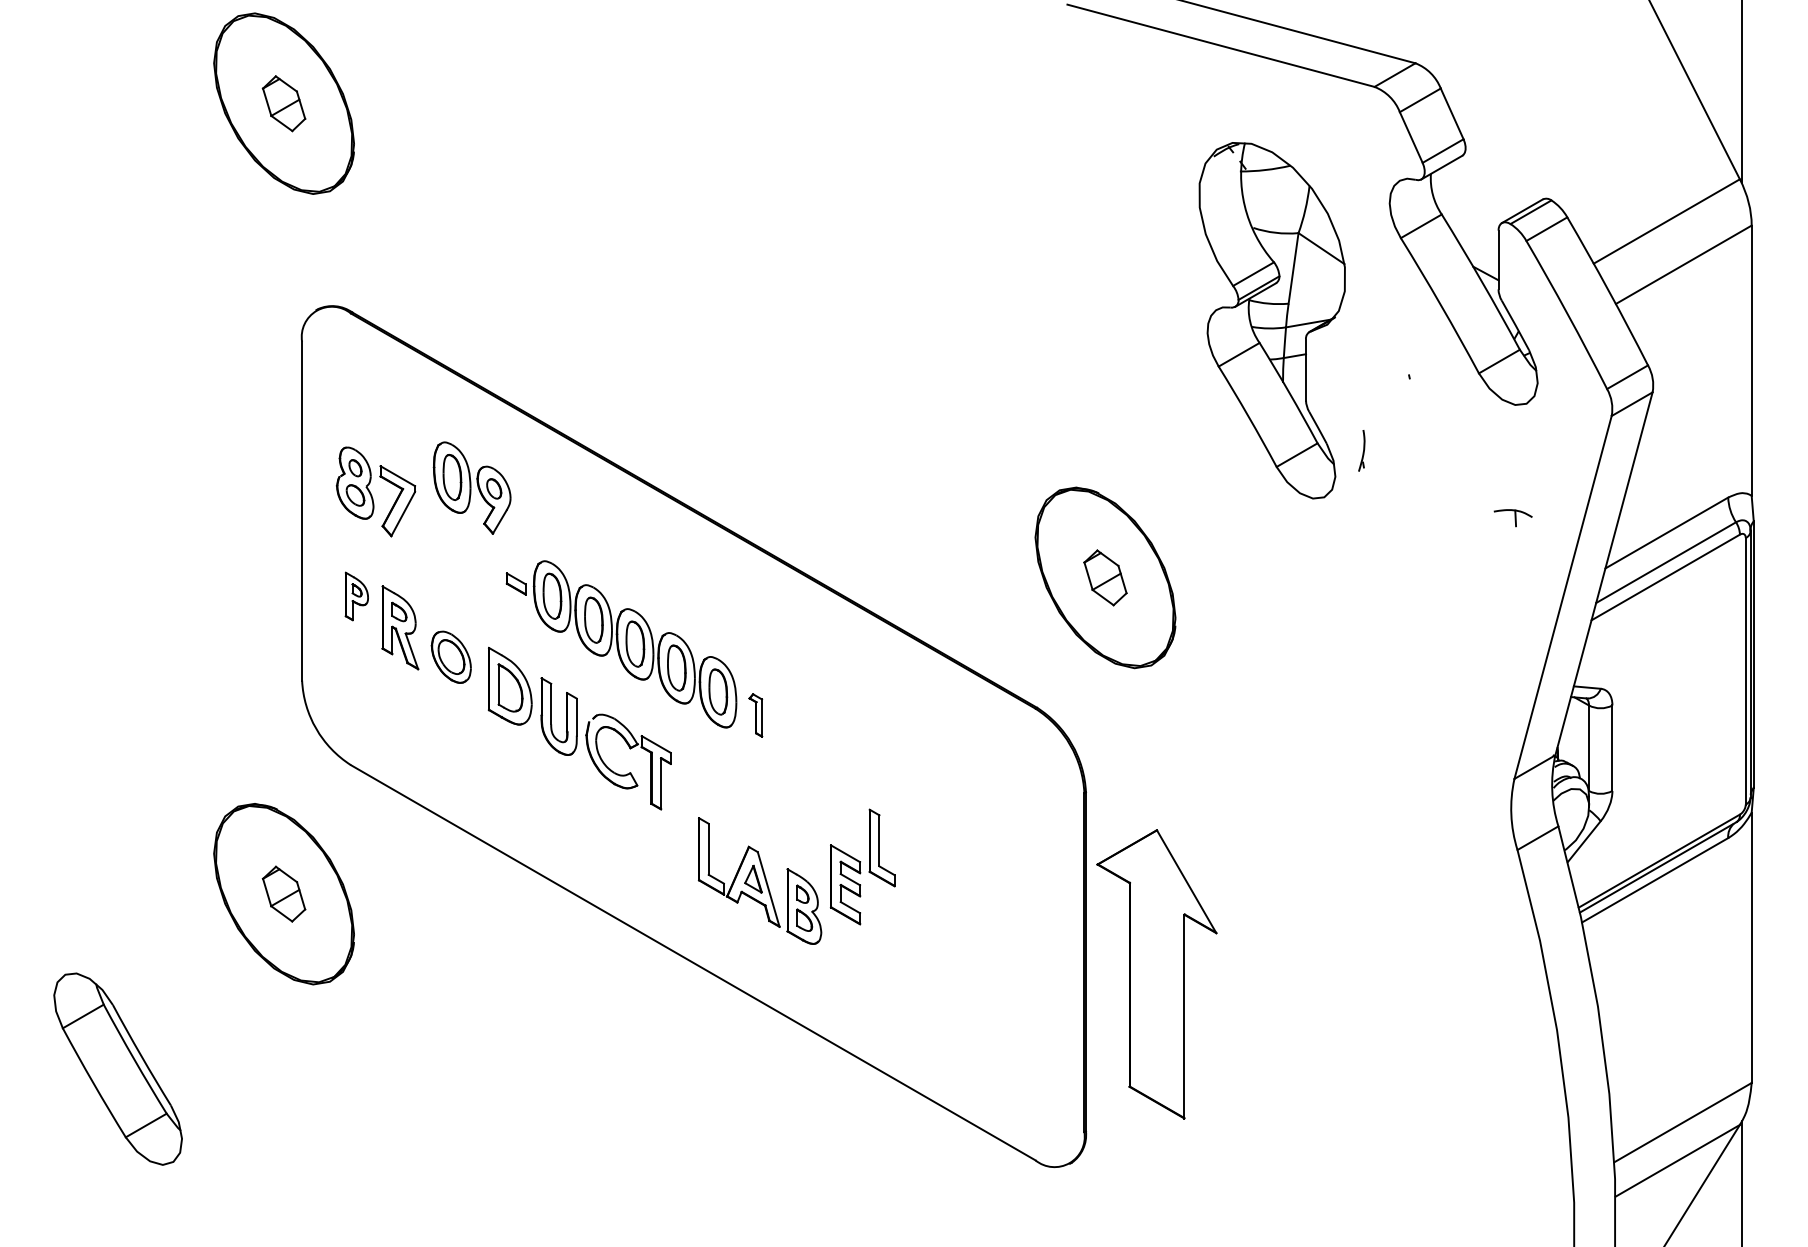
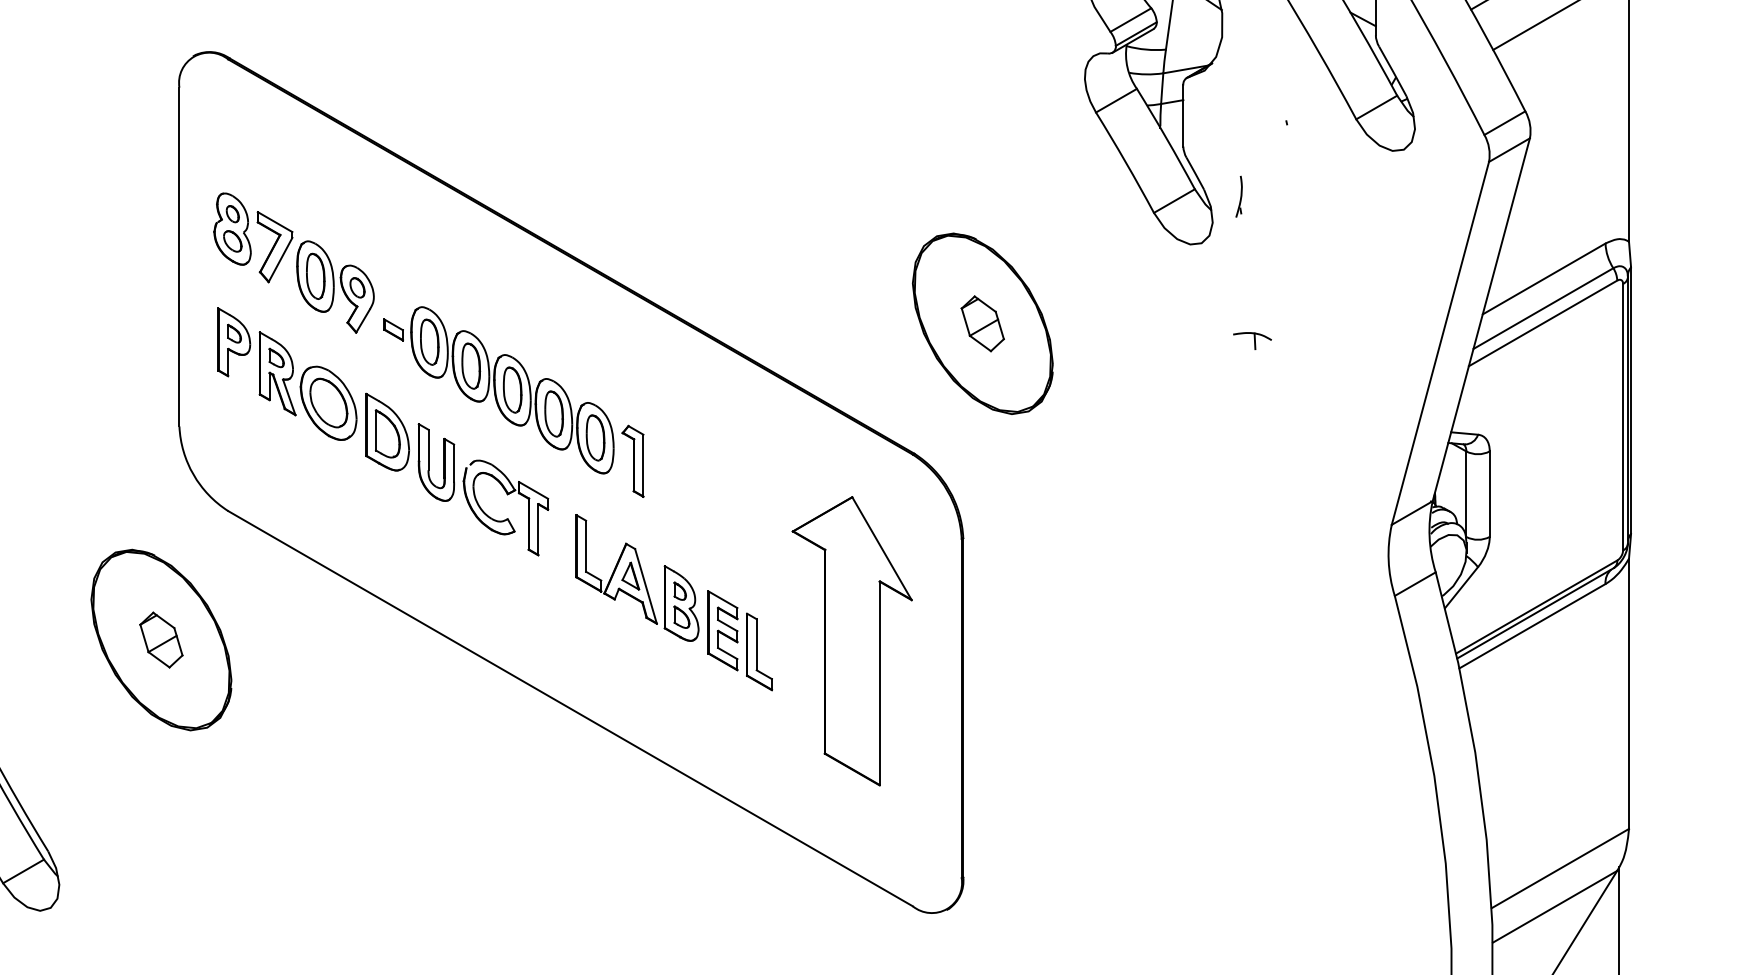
part: (471, 487) -> (334, 286), moved
part: (1512, 518) -> (1251, 341), moved
part: (356, 596) -> (233, 342), size x1.43
part: (451, 656) -> (328, 402), size x1.43
part: (755, 715) -> (632, 461), size x1.67
part: (881, 847) -> (758, 651), moved
part: (759, 880) -> (636, 577), moved
part: (1156, 974) -> (851, 641), moved

